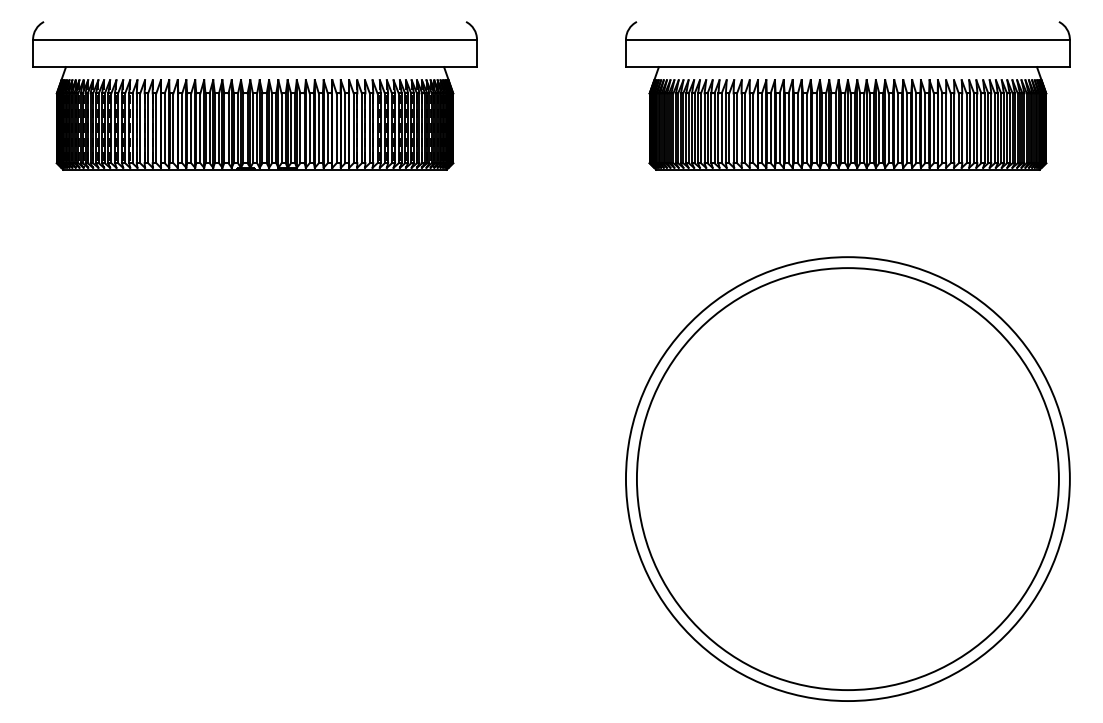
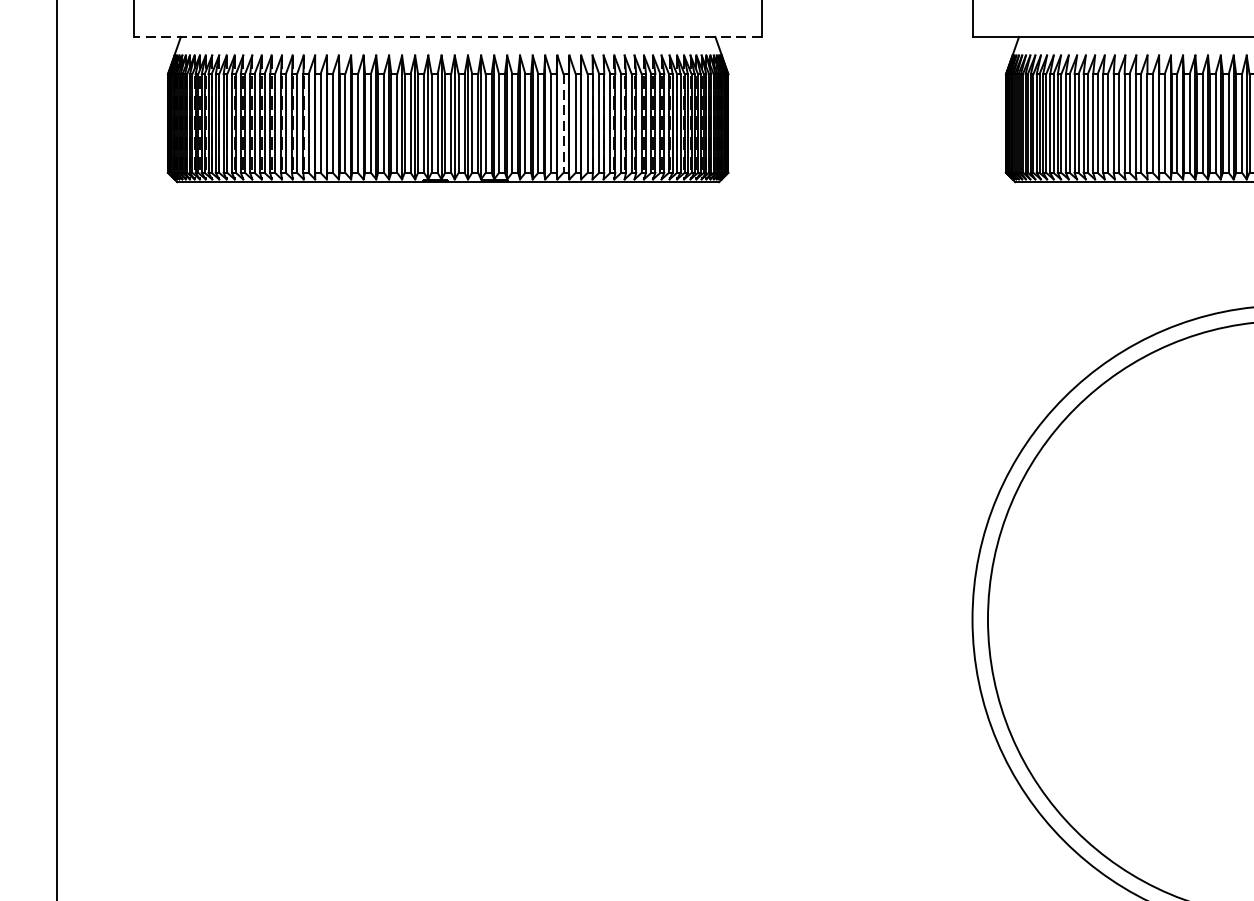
line: (255, 67) -> (448, 37), solid -> dashed
line: (336, 128) -> (563, 123), solid -> dashed

